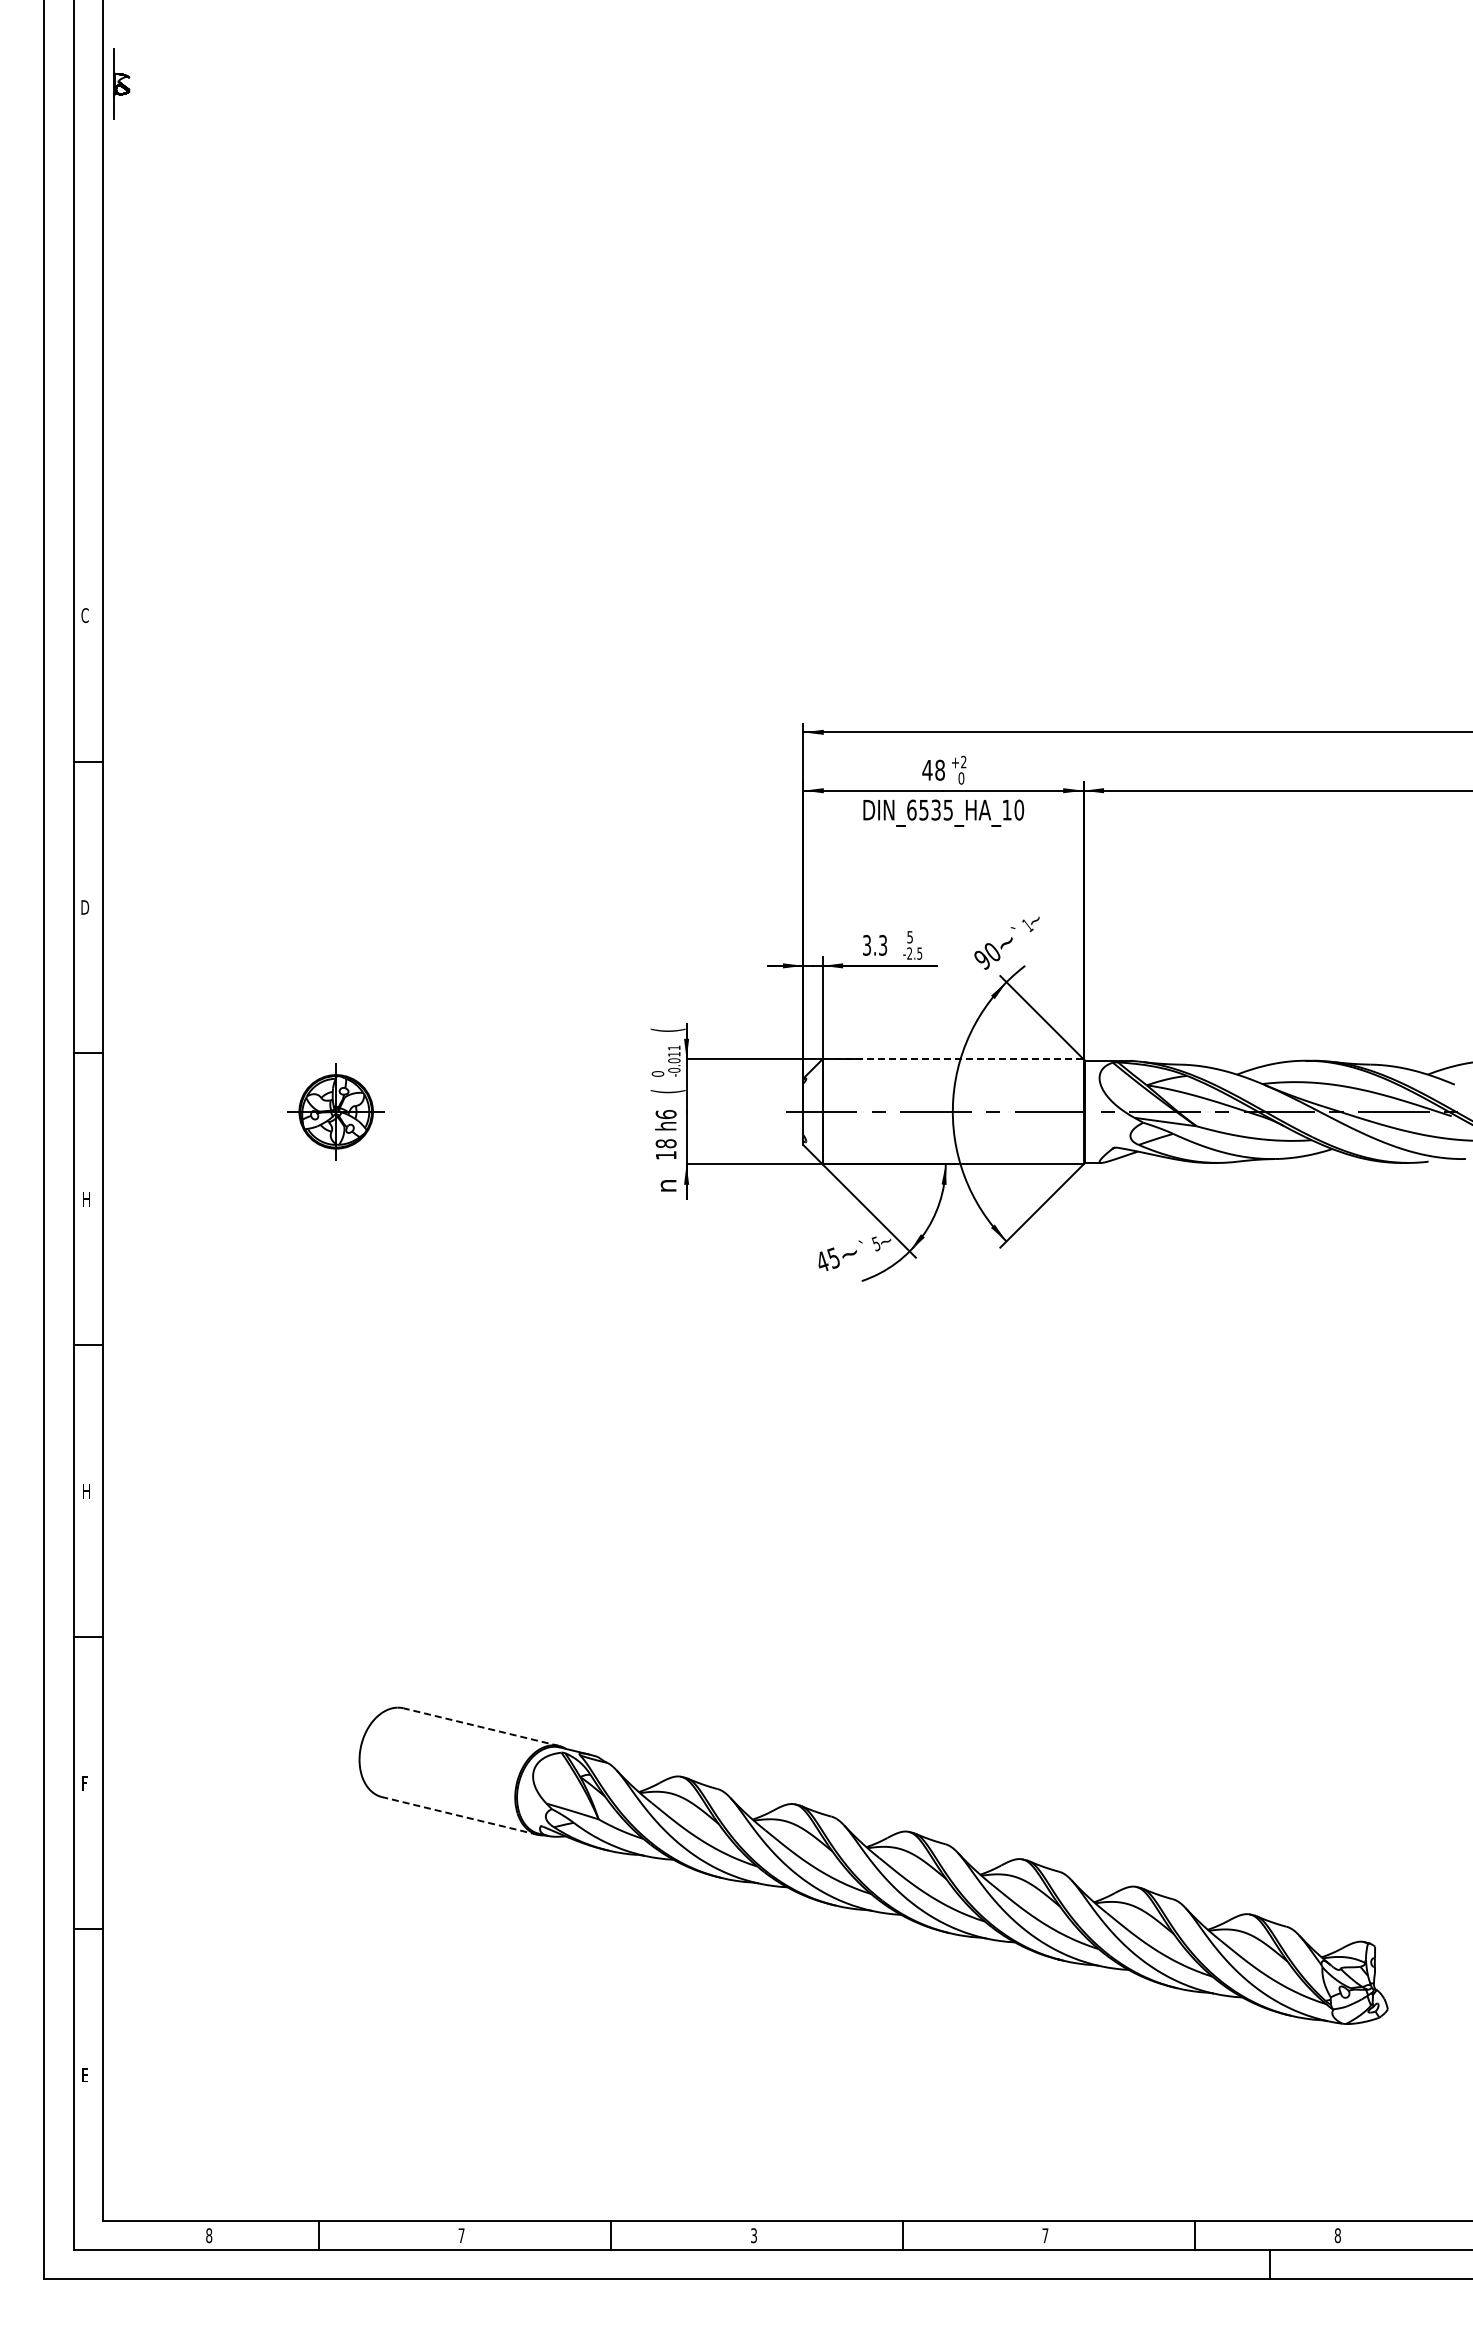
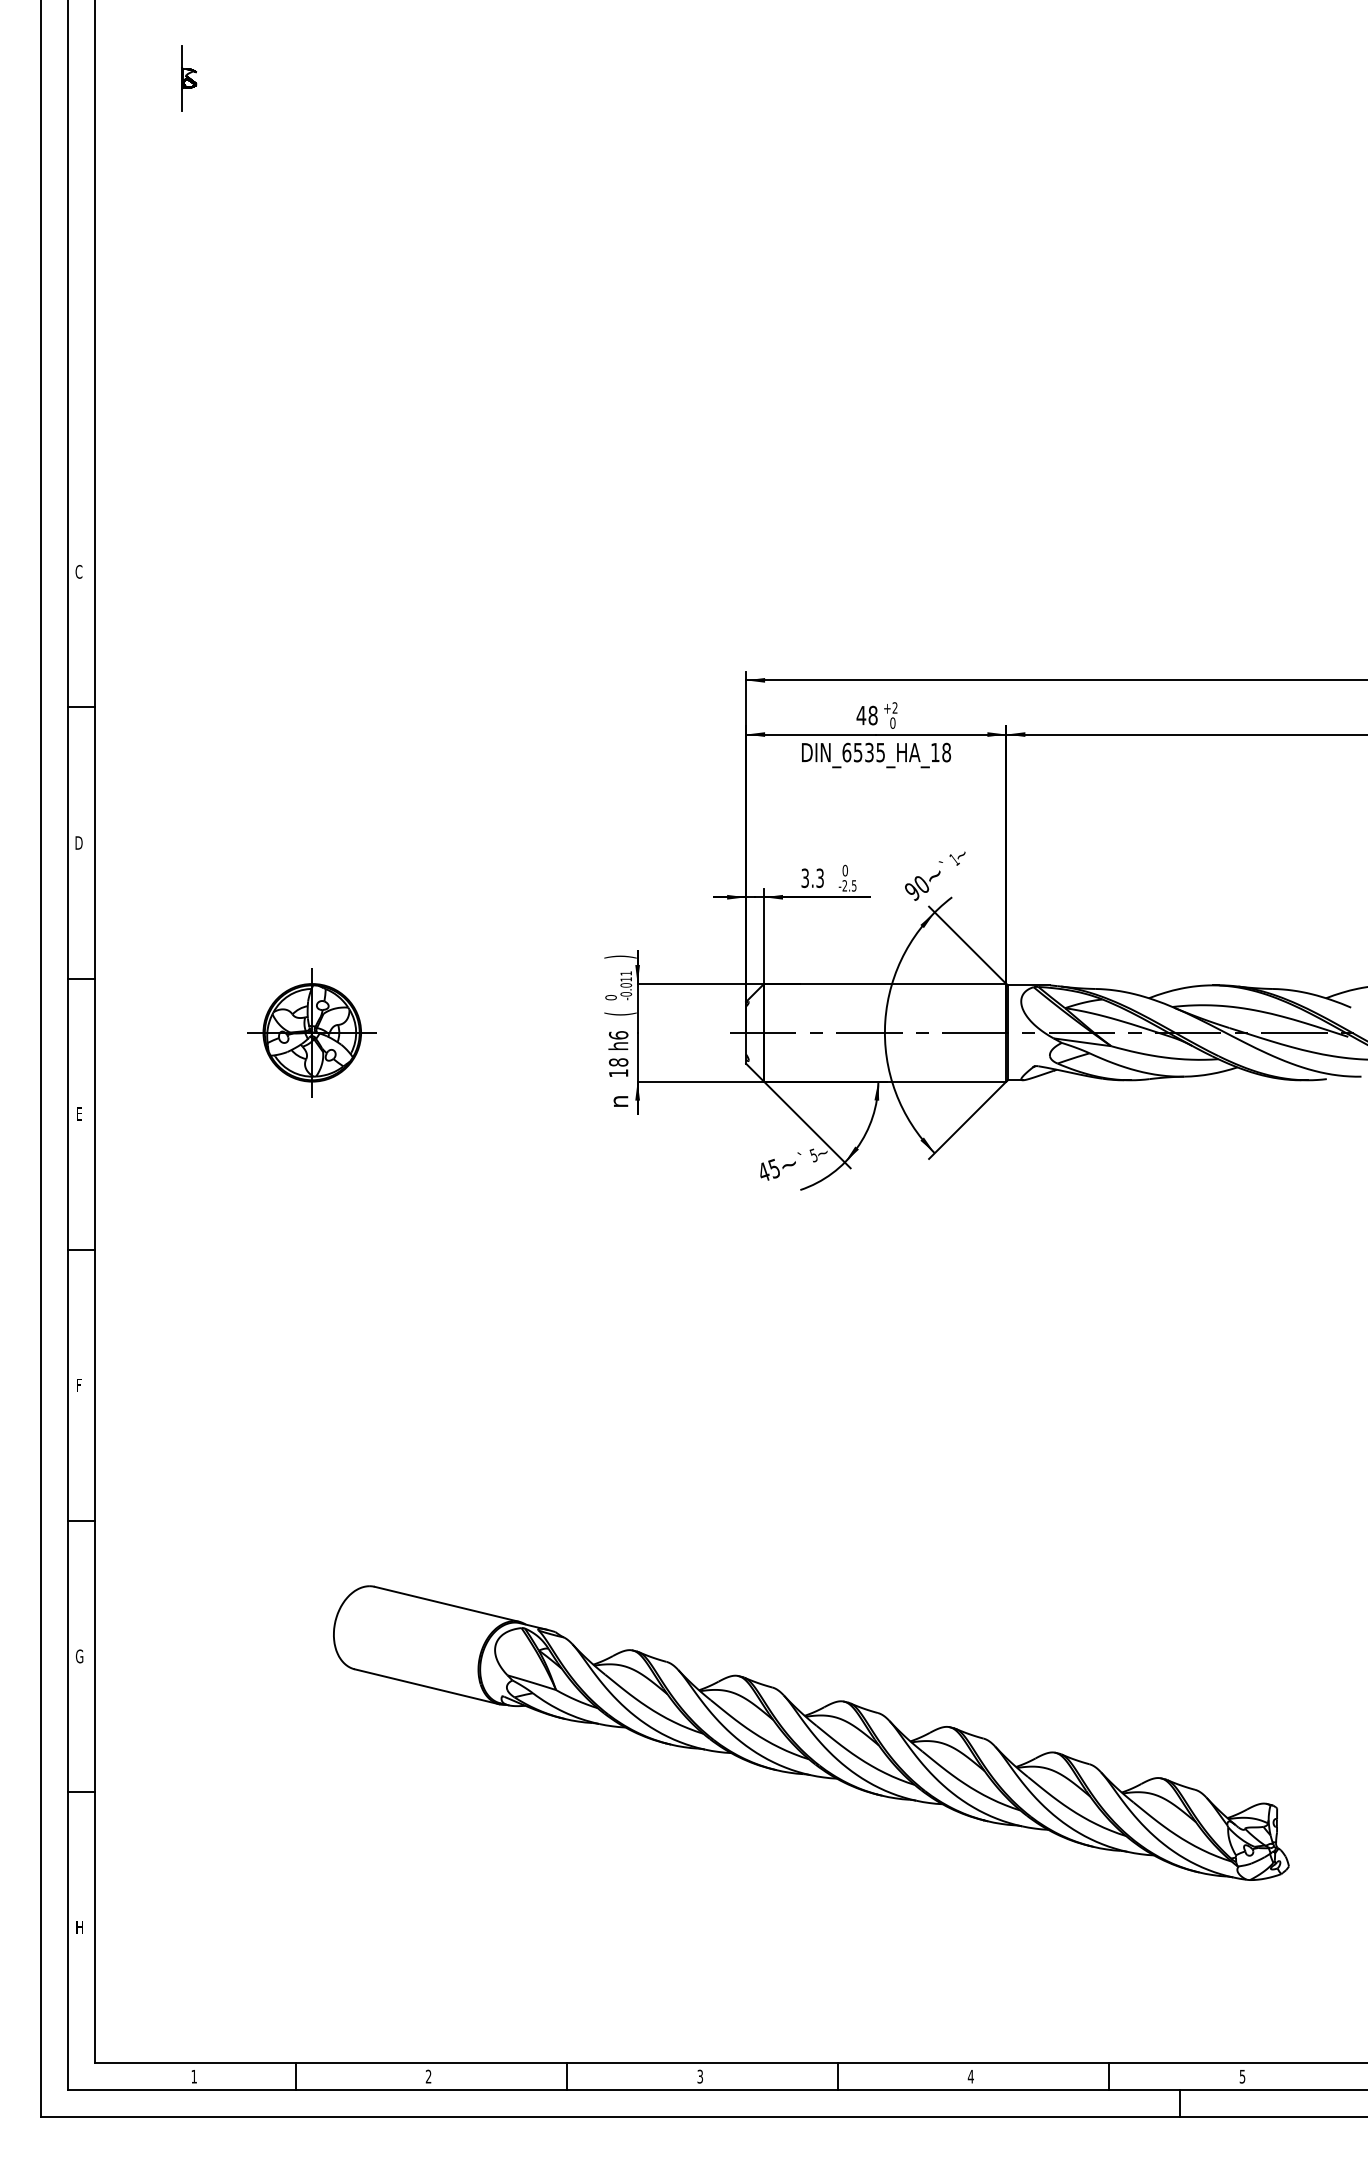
part: (121, 83) -> (188, 77), moved
text: (1019, 810) -> (946, 752), DIN_6535_HA_10 -> DIN_6535_HA_18
text: (910, 937) -> (845, 870), 5 -> 0
text: (667, 1029) -> (619, 956), ( -> )
line: (953, 1059) -> (885, 984), dashed -> solid
part: (335, 1111) -> (311, 1032), size x1.43
text: (86, 1199) -> (80, 1114), H -> E
text: (86, 1491) -> (80, 1385), H -> F
line: (480, 1727) -> (446, 1604), dashed -> solid
text: (85, 1782) -> (79, 1655), F -> G
line: (459, 1815) -> (426, 1686), dashed -> solid
text: (86, 2074) -> (80, 1926), E -> H
text: (209, 2235) -> (194, 2076), 8 -> 1
text: (461, 2235) -> (428, 2076), 7 -> 2
text: (1045, 2235) -> (970, 2076), 7 -> 4
text: (1337, 2235) -> (1242, 2076), 8 -> 5

